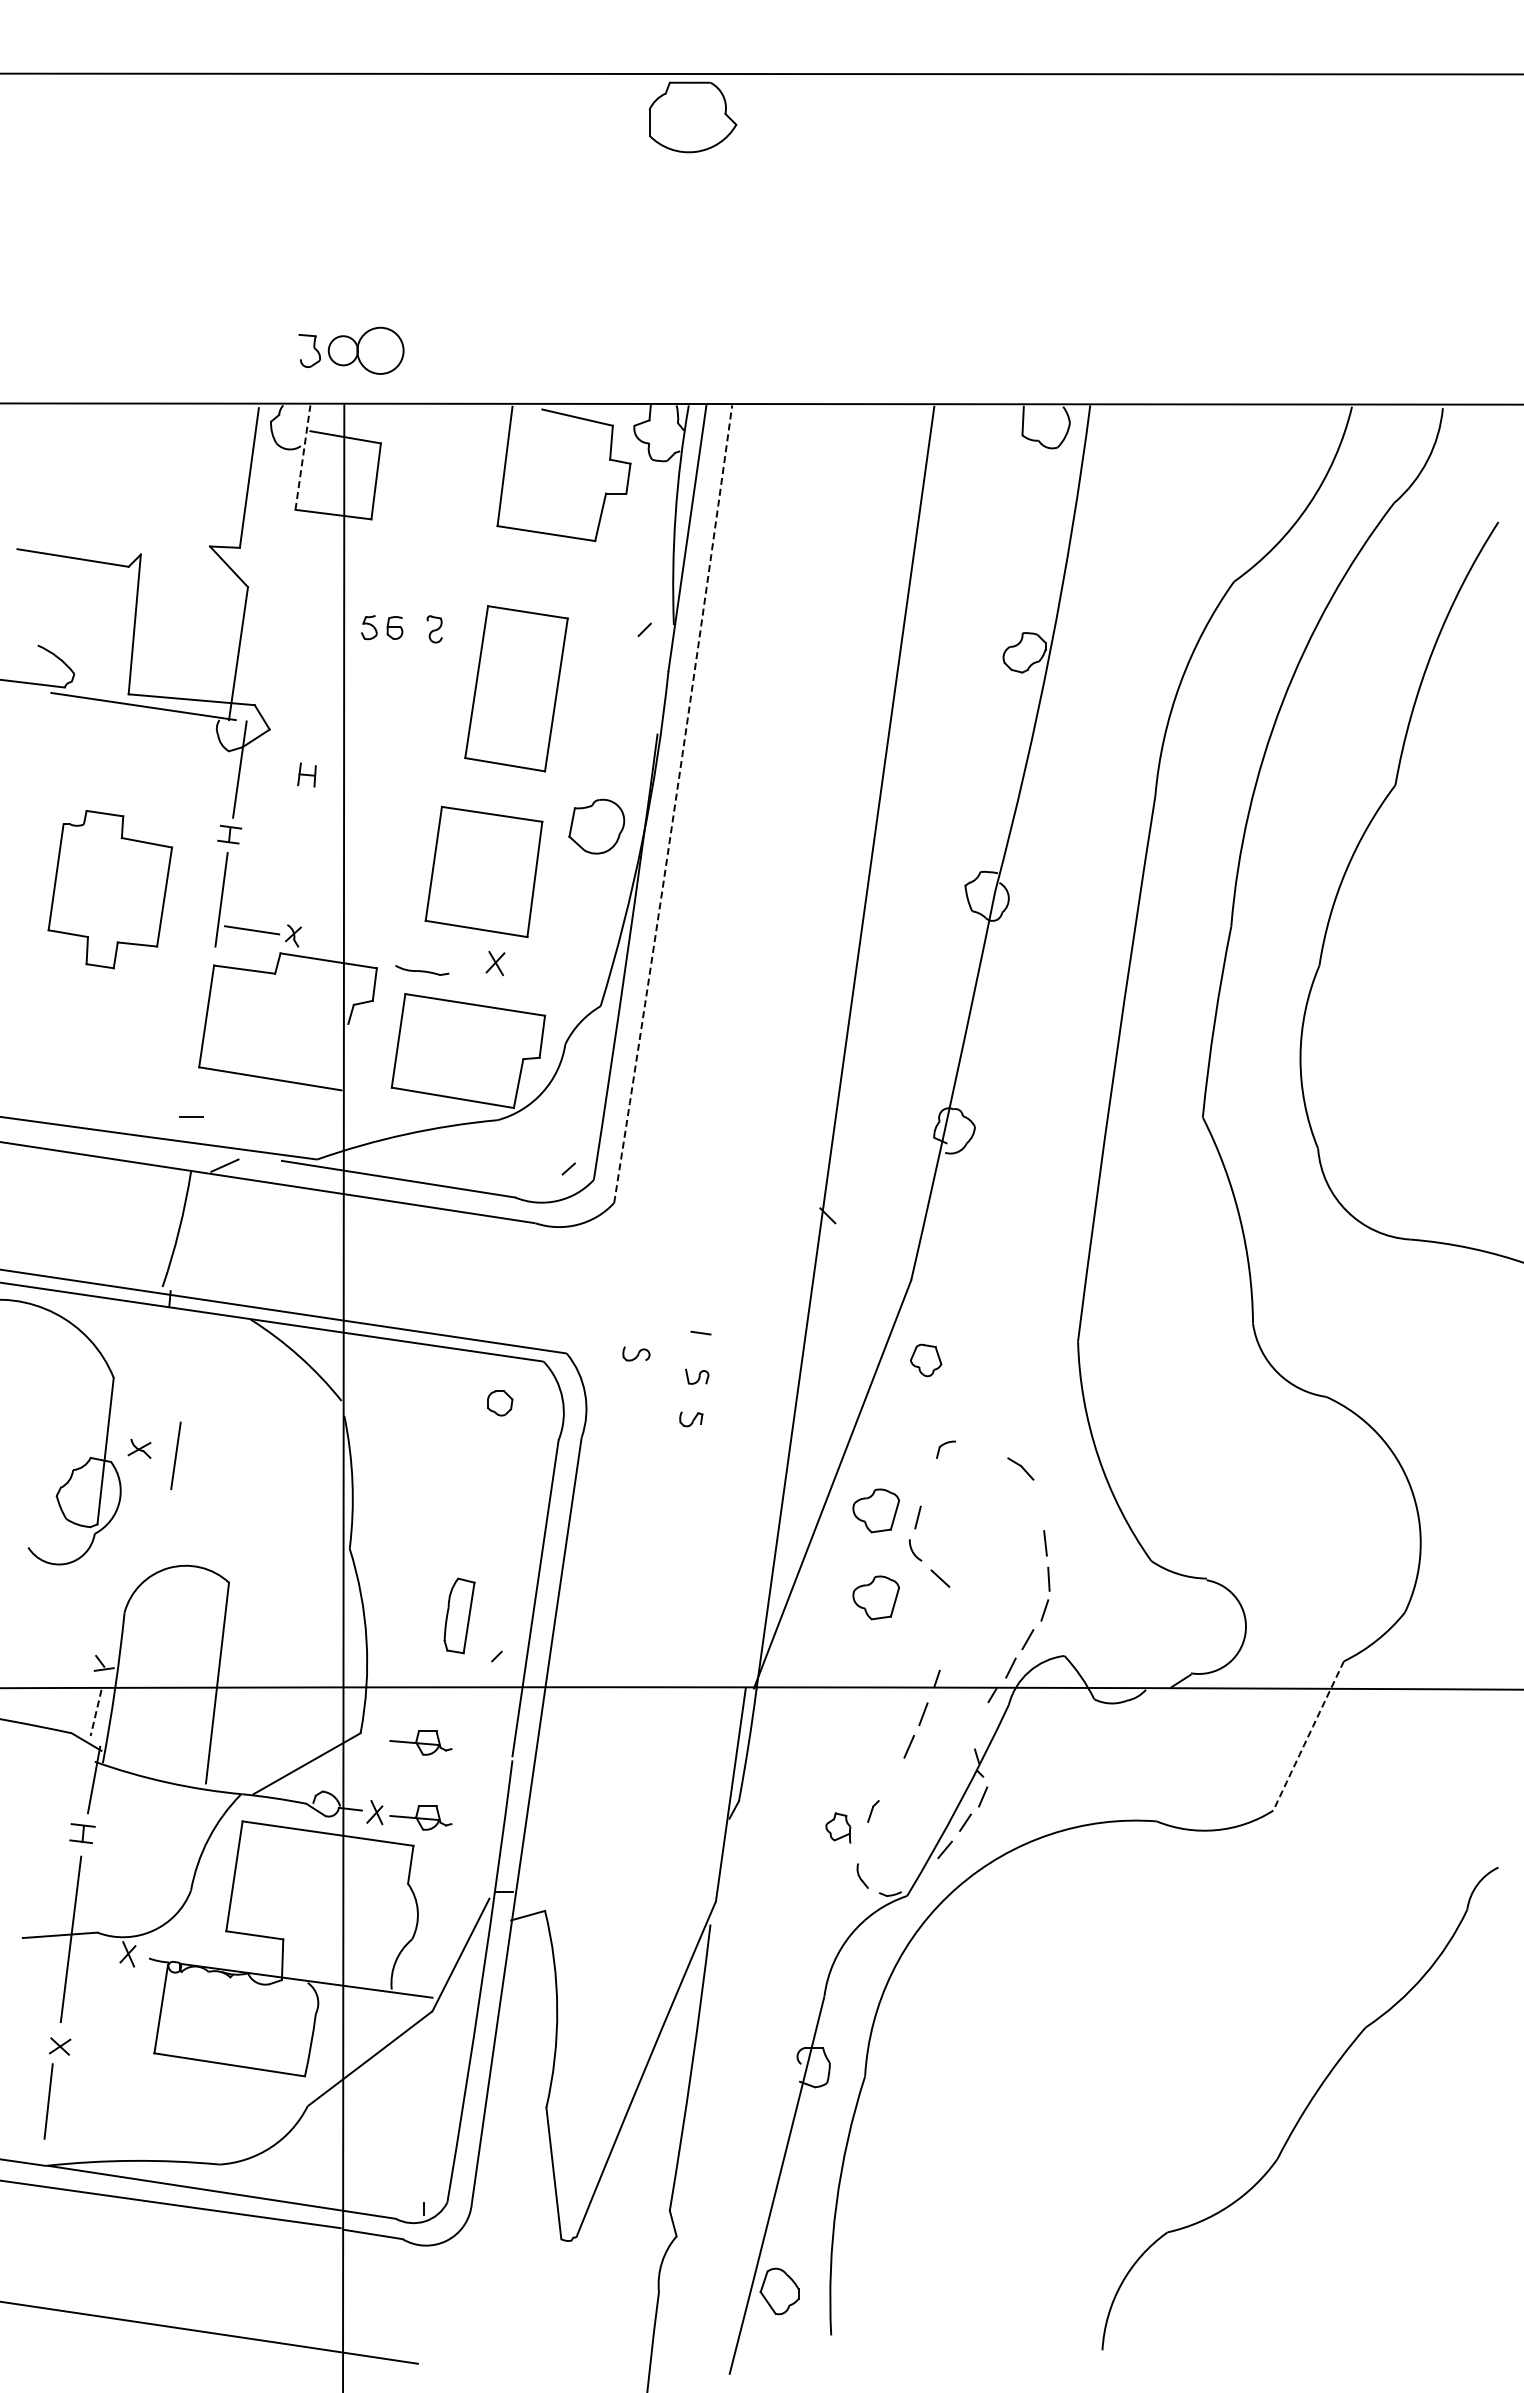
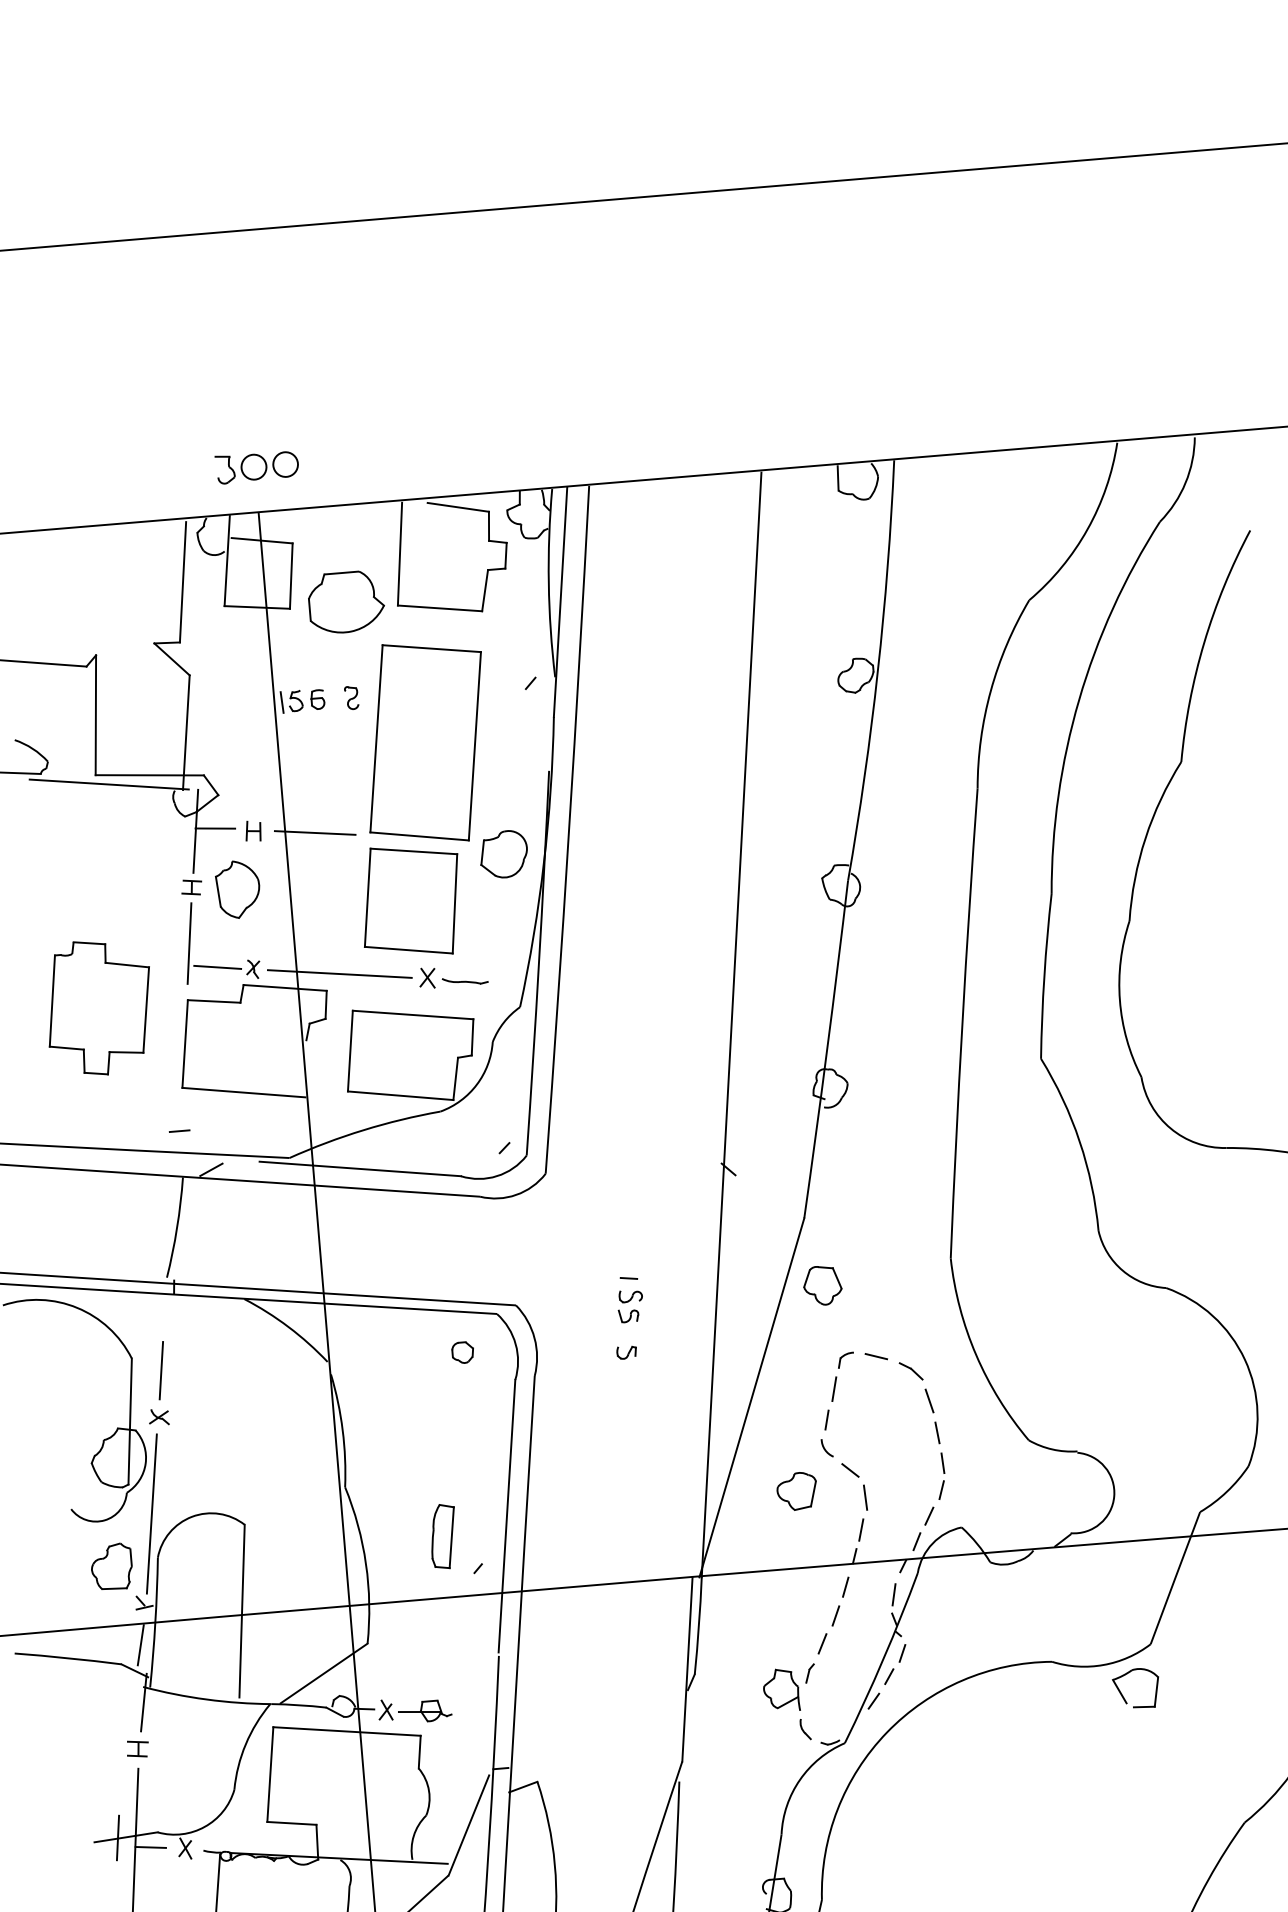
part: (692, 117) -> (346, 602), moved
circle: (380, 350) -> (285, 464), size x0.62
line: (302, 457) -> (226, 561), dashed -> solid
line: (352, 627) -> (281, 702), added
part: (516, 688) -> (425, 742), size x1.43
line: (262, 768) -> (214, 828), added
line: (378, 783) -> (314, 833), added
arc: (675, 804) -> (569, 829), dashed -> solid
part: (283, 841) -> (238, 889), added
part: (109, 889) -> (98, 1007), moved
line: (393, 949) -> (339, 973), added
part: (422, 970) -> (465, 981), moved
part: (636, 1353) -> (630, 1295), moved
part: (925, 1360) -> (822, 1285), size x1.43
line: (981, 1448) -> (876, 1356), added
line: (175, 1455) -> (160, 1370), moved
line: (929, 1481) -> (834, 1388), added
line: (1039, 1504) -> (929, 1400), added
part: (875, 1510) -> (790, 1417), removed
line: (121, 1560) -> (151, 1513), added
line: (955, 1611) -> (865, 1497), added
part: (69, 1618) -> (111, 1566), added
line: (946, 1648) -> (860, 1529), added
line: (96, 1712) -> (141, 1644), dashed -> solid
line: (978, 1727) -> (893, 1594), added
arc: (1308, 1735) -> (1175, 1577), dashed -> solid
part: (420, 1742) -> (419, 1647), removed
line: (890, 1777) -> (822, 1643), added
part: (838, 1827) -> (781, 1689), size x1.67
part: (1236, 1868) -> (1123, 1696), added
line: (50, 1935) -> (117, 1838), added
line: (87, 1949) -> (150, 1847), added

